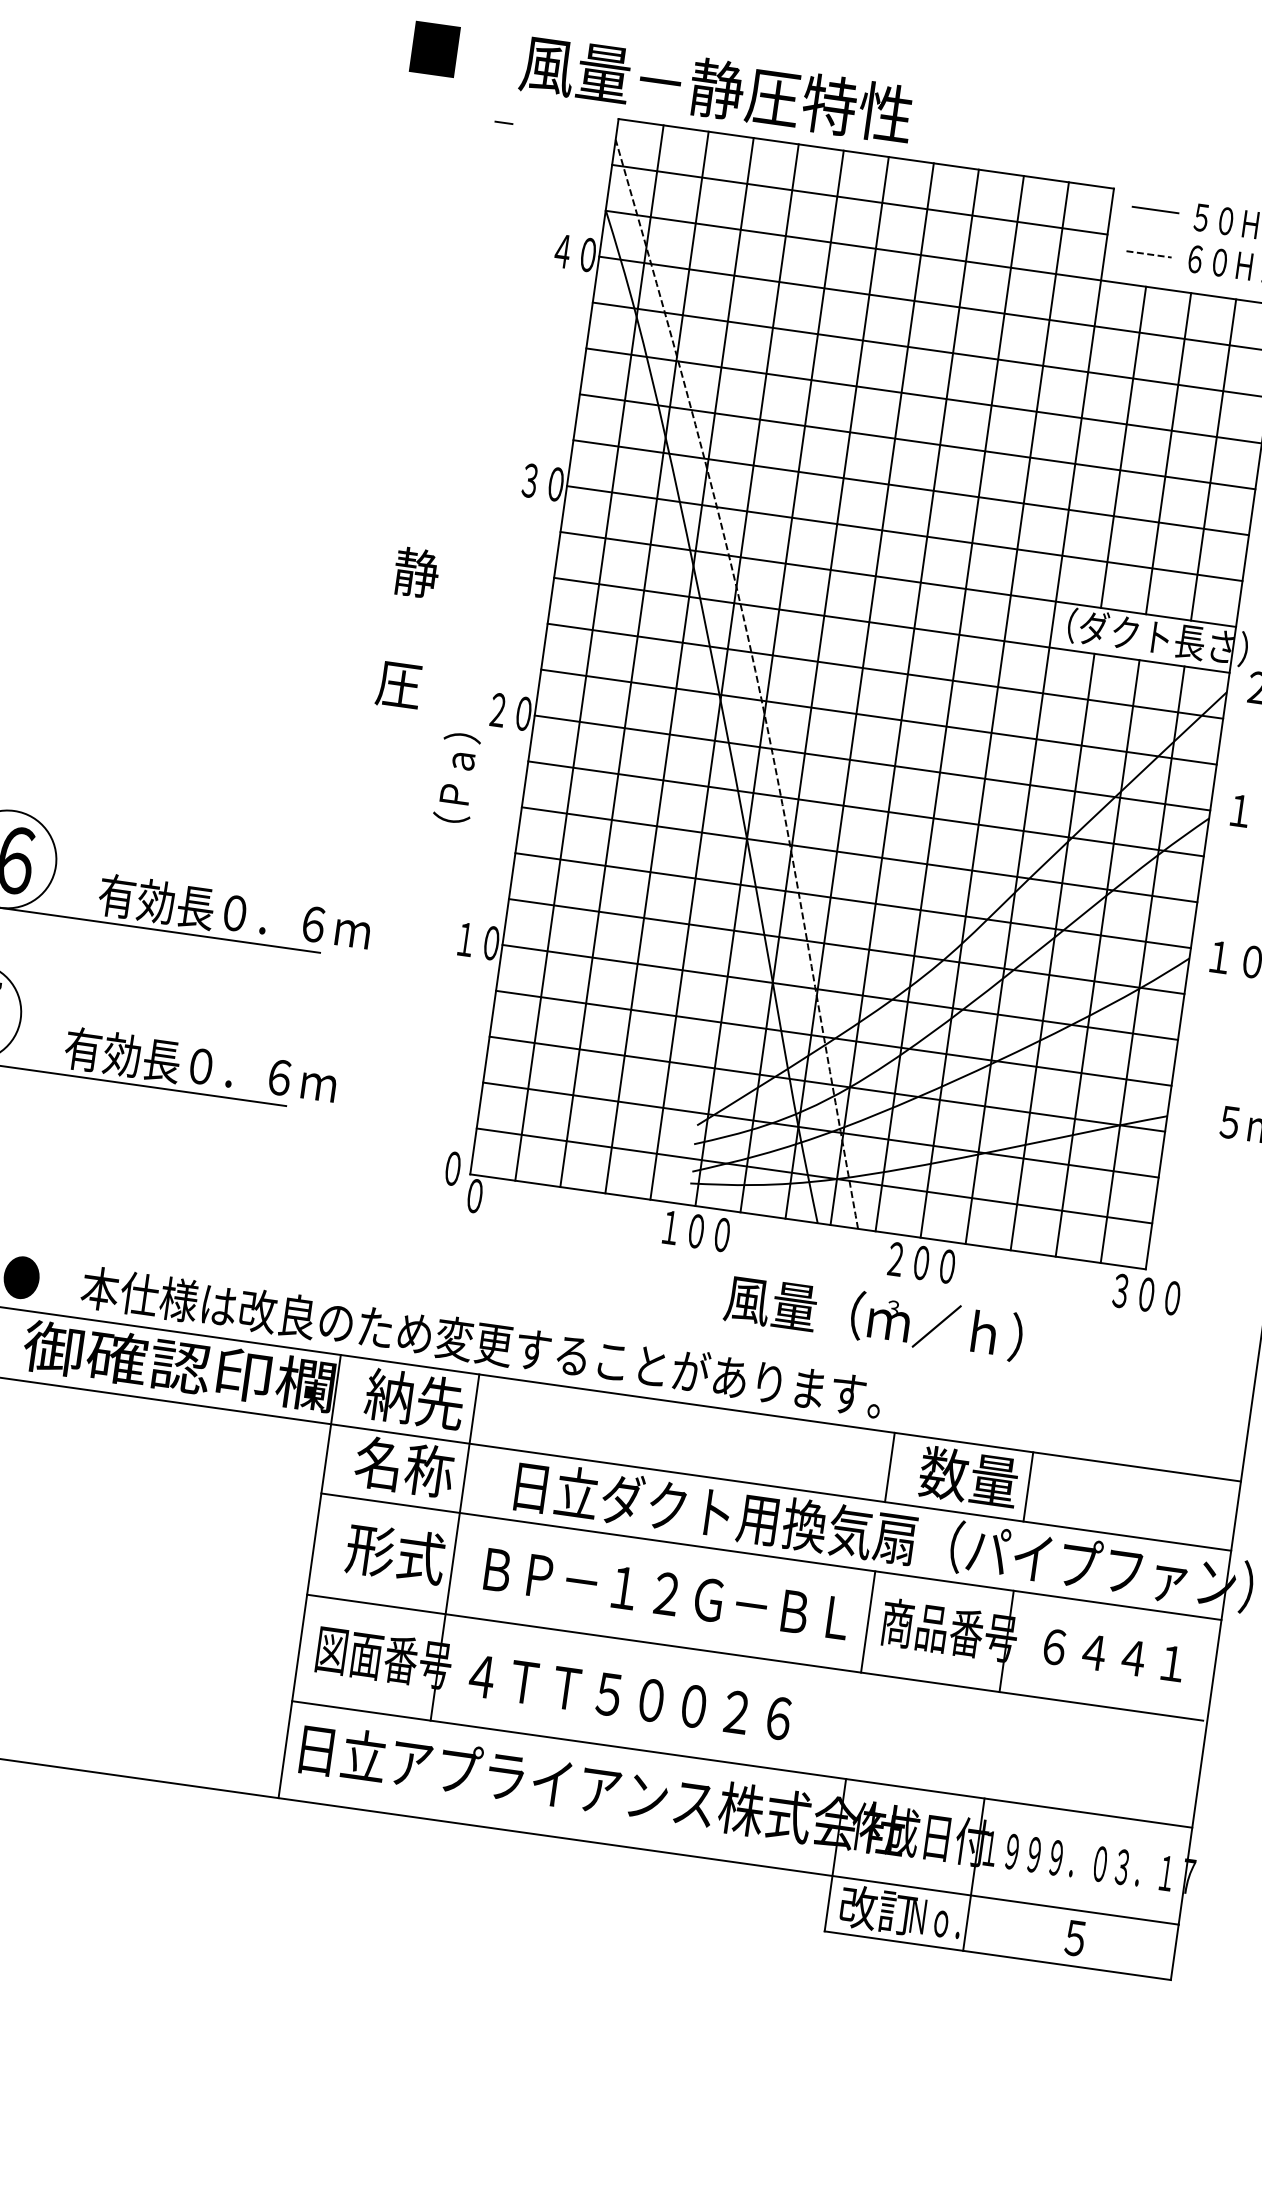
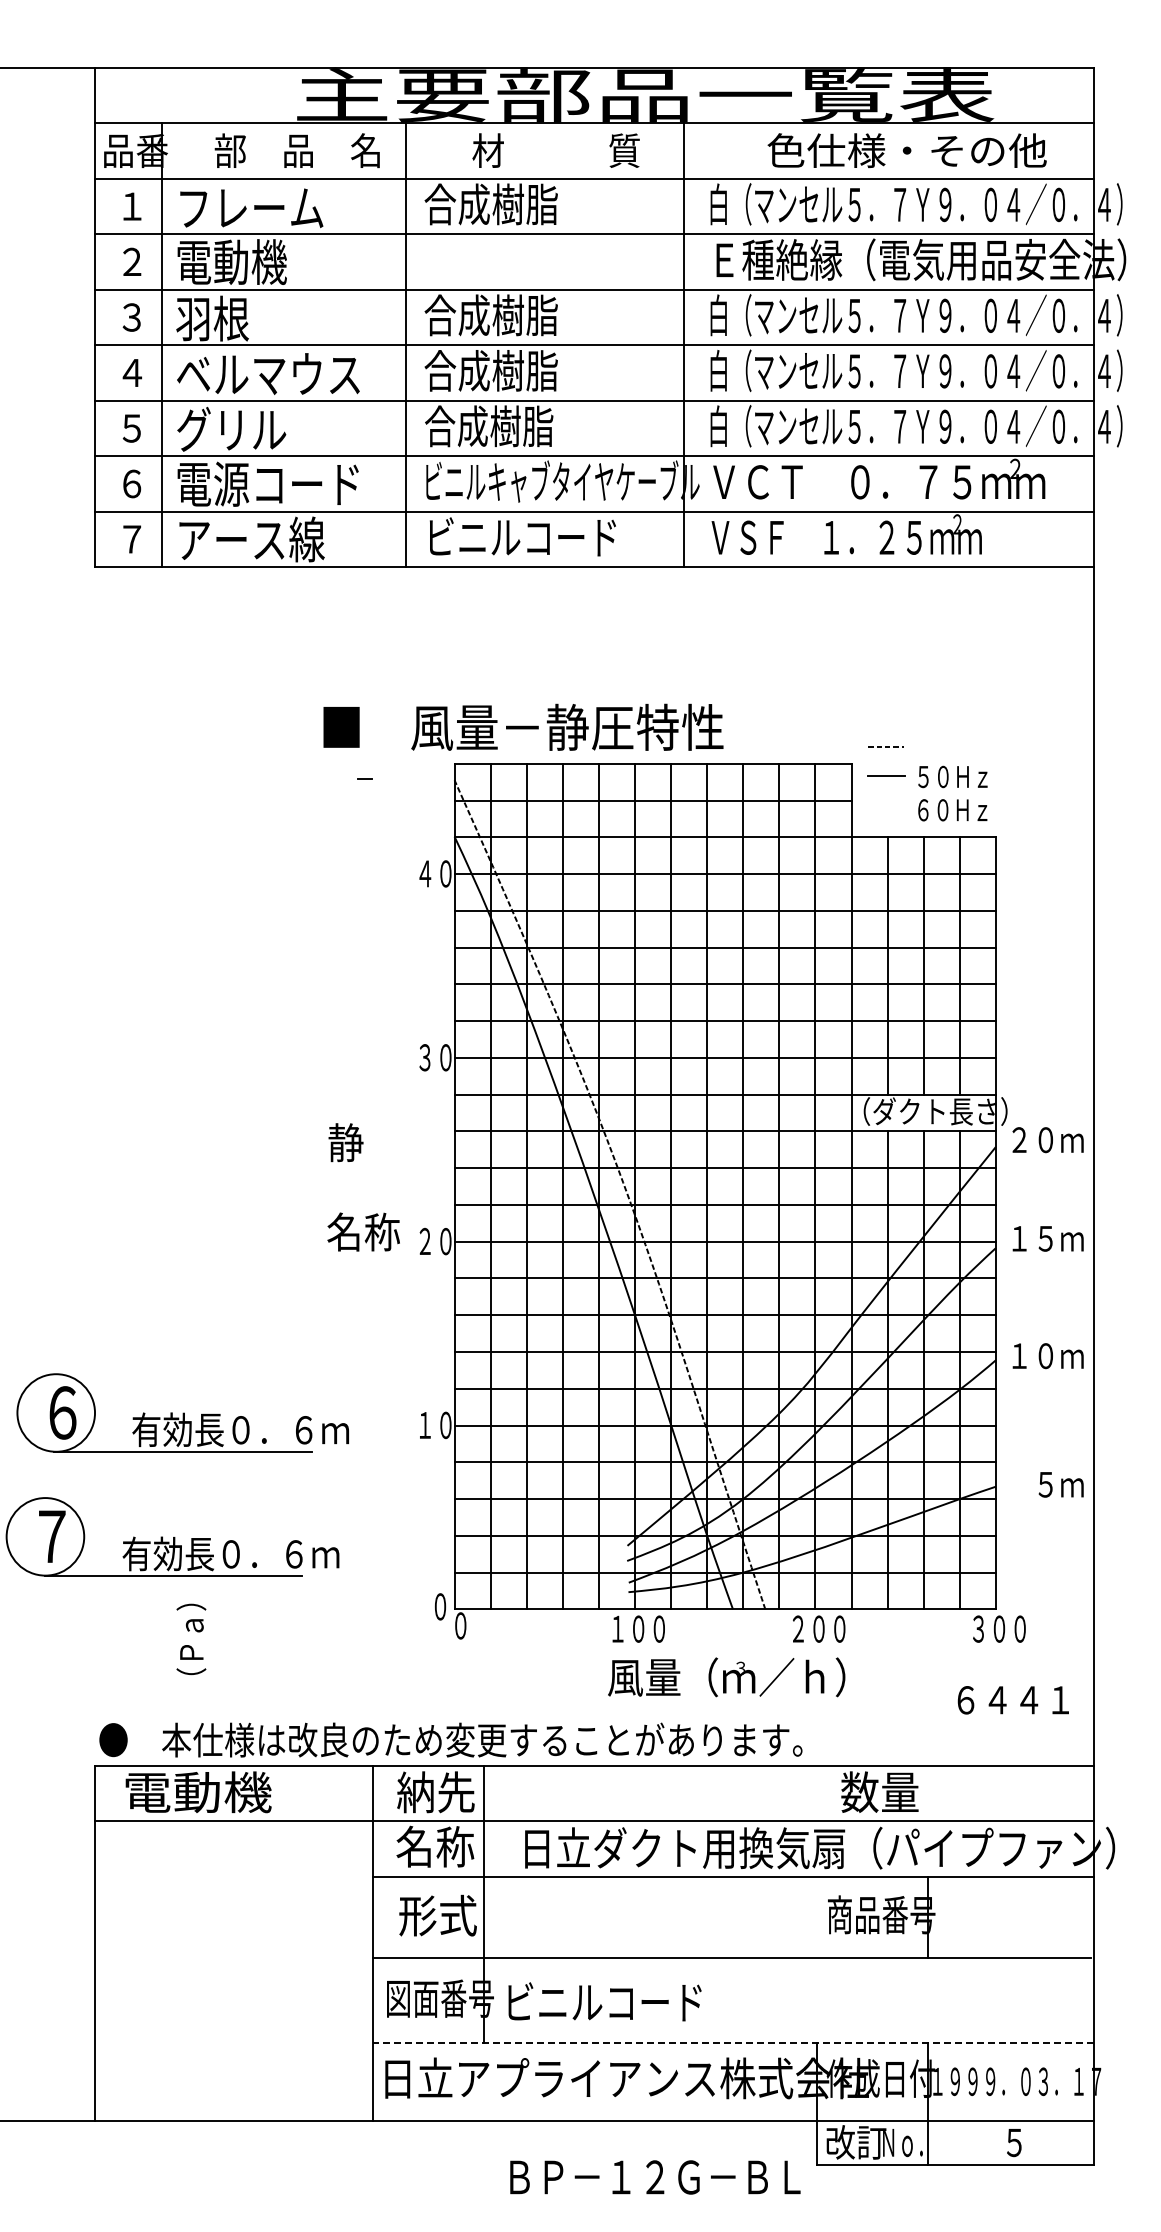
text: (662, 80) -> (523, 726), moved
line: (1147, 254) -> (885, 746), moved
text: (422, 686) -> (363, 1231), 圧 -> 名称
text: (457, 778) -> (191, 1639), moved
text: (873, 1317) -> (726, 1677), moved
text: (178, 1366) -> (246, 1792), 御確認印欄 -> 電動機
line: (889, 1467) -> (816, 1793), removed
line: (1028, 1487) -> (927, 1793), removed
text: (666, 1594) -> (655, 2177), moved
line: (868, 1621) -> (816, 1916), removed
text: (1112, 1655) -> (1012, 1700), moved
text: (629, 1695) -> (637, 2001), ４ＴＴ５００２６ -> ビニルコード
line: (742, 1763) -> (733, 2042), solid -> dashed

